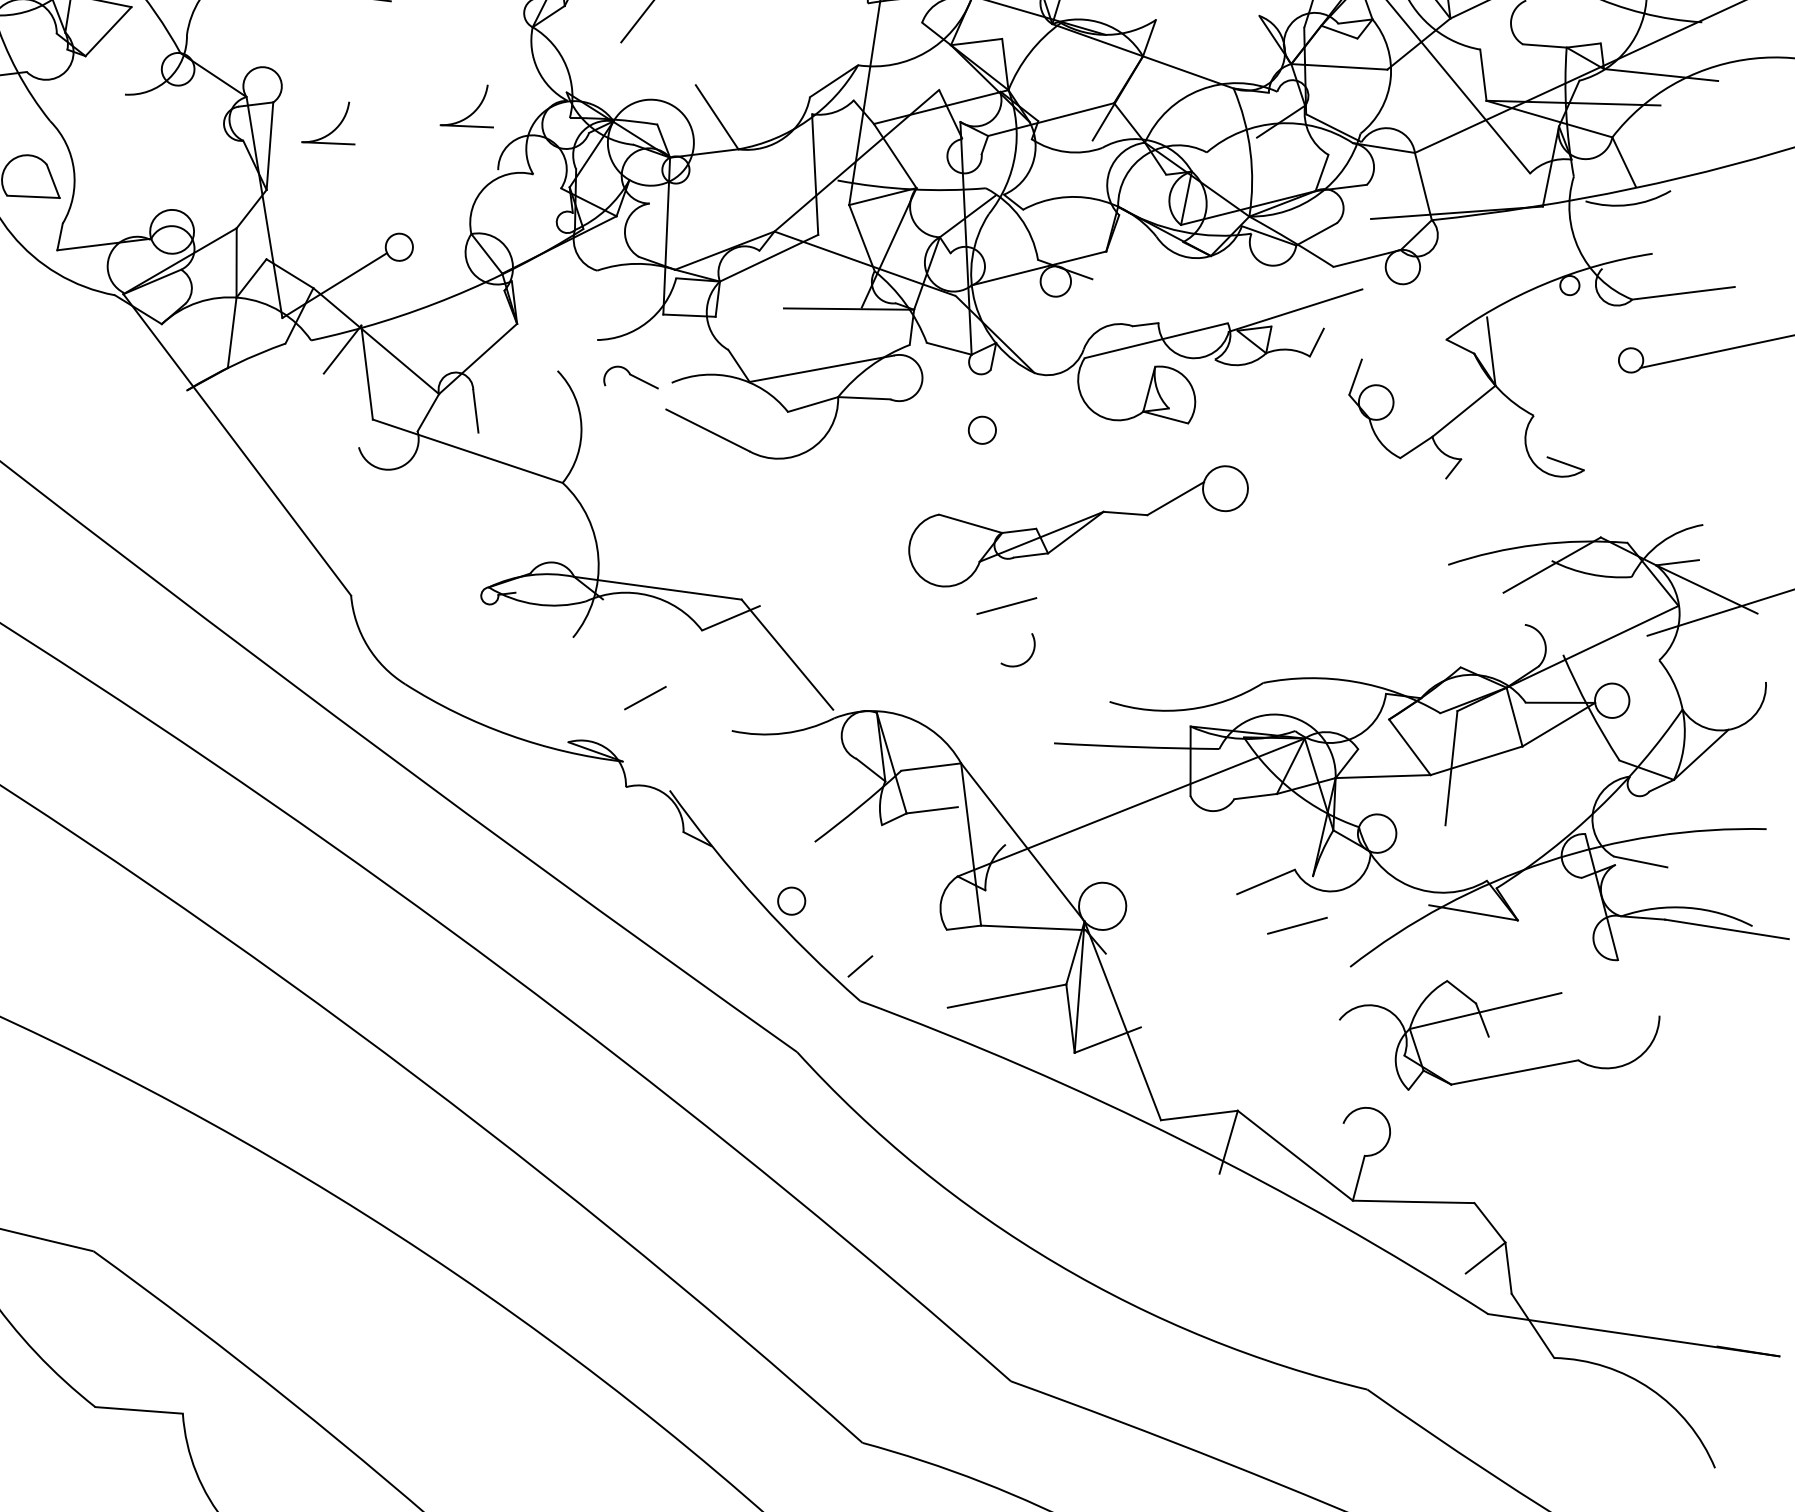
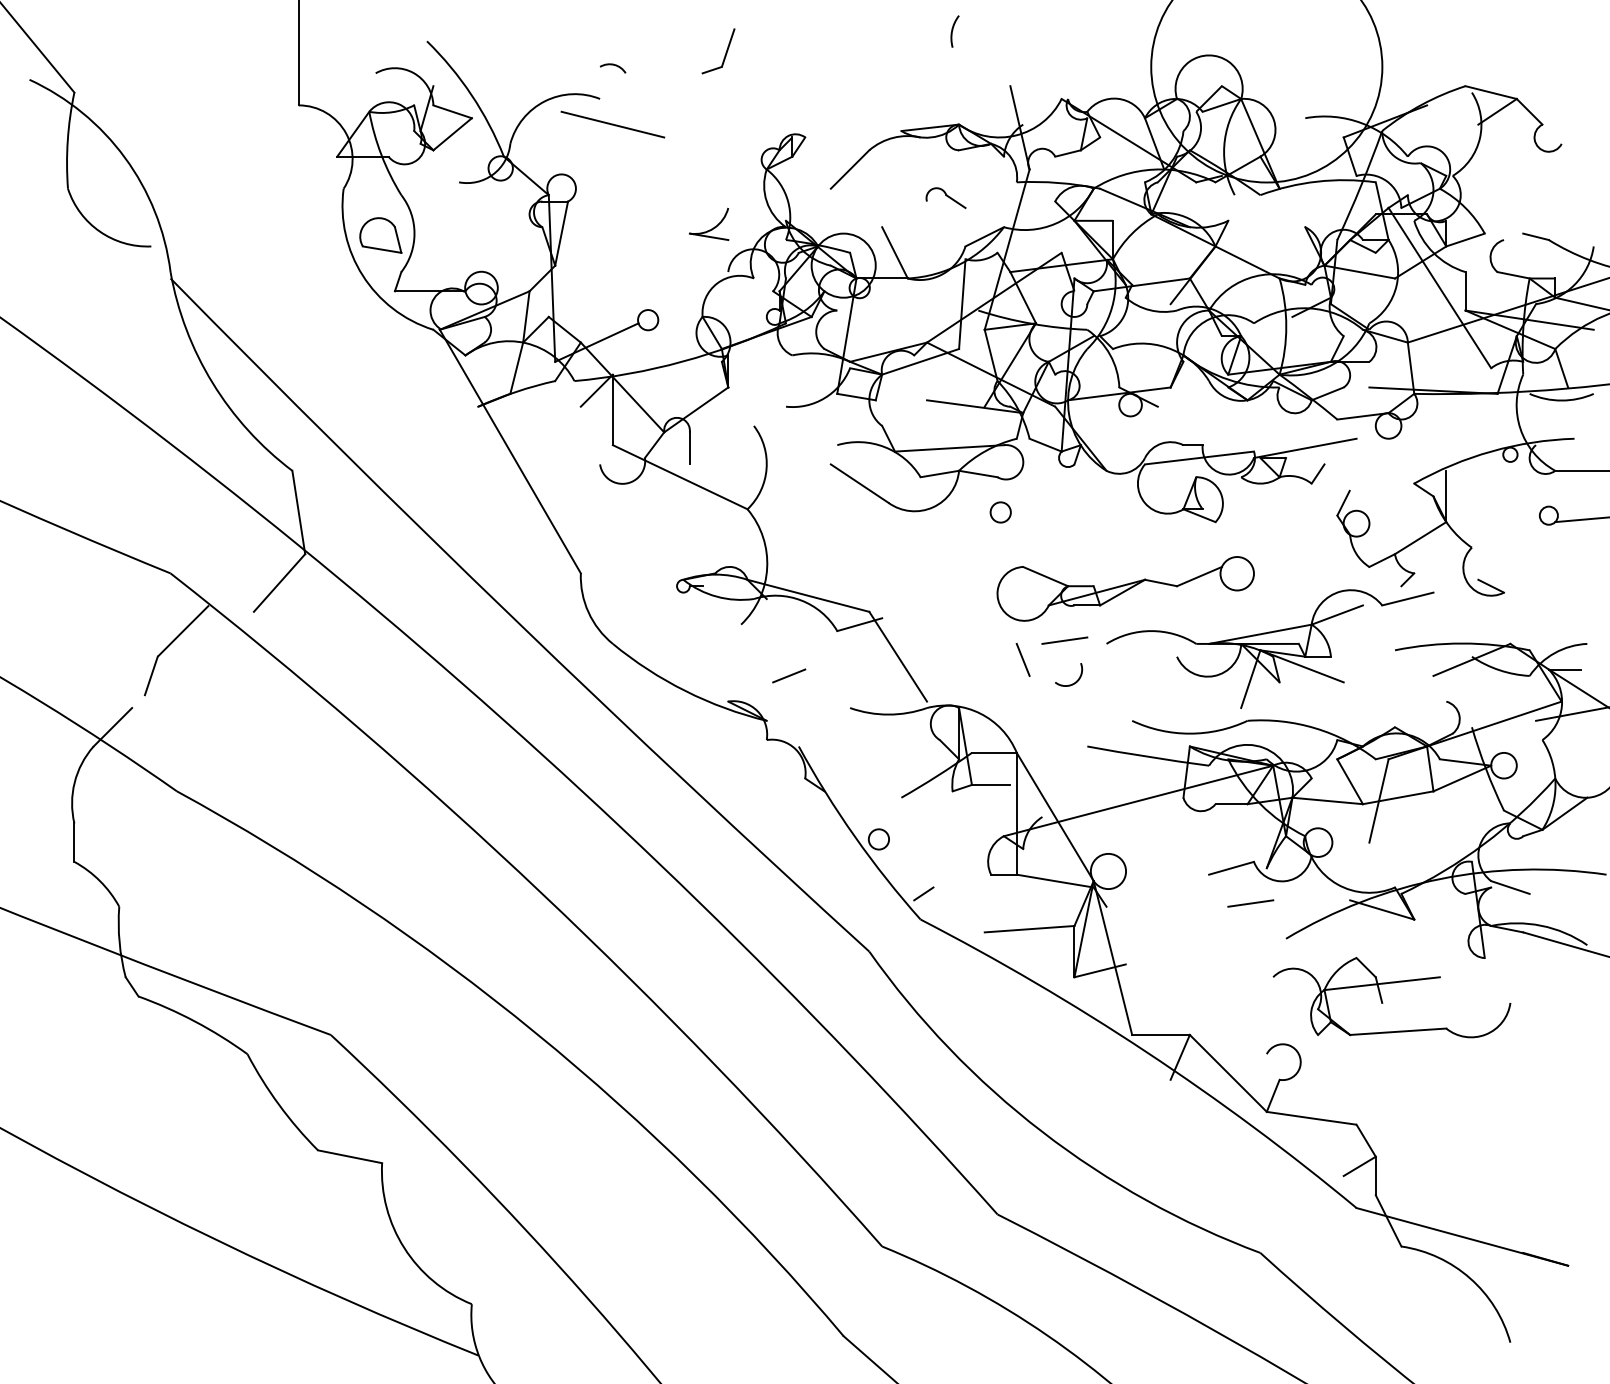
part: (326, 125) -> (605, 223), removed
part: (629, 377) -> (945, 197), moved
circle: (982, 430) -> (1000, 512), moved
part: (1282, 582) -> (1270, 648), added
line: (953, 638) -> (1022, 659), added

